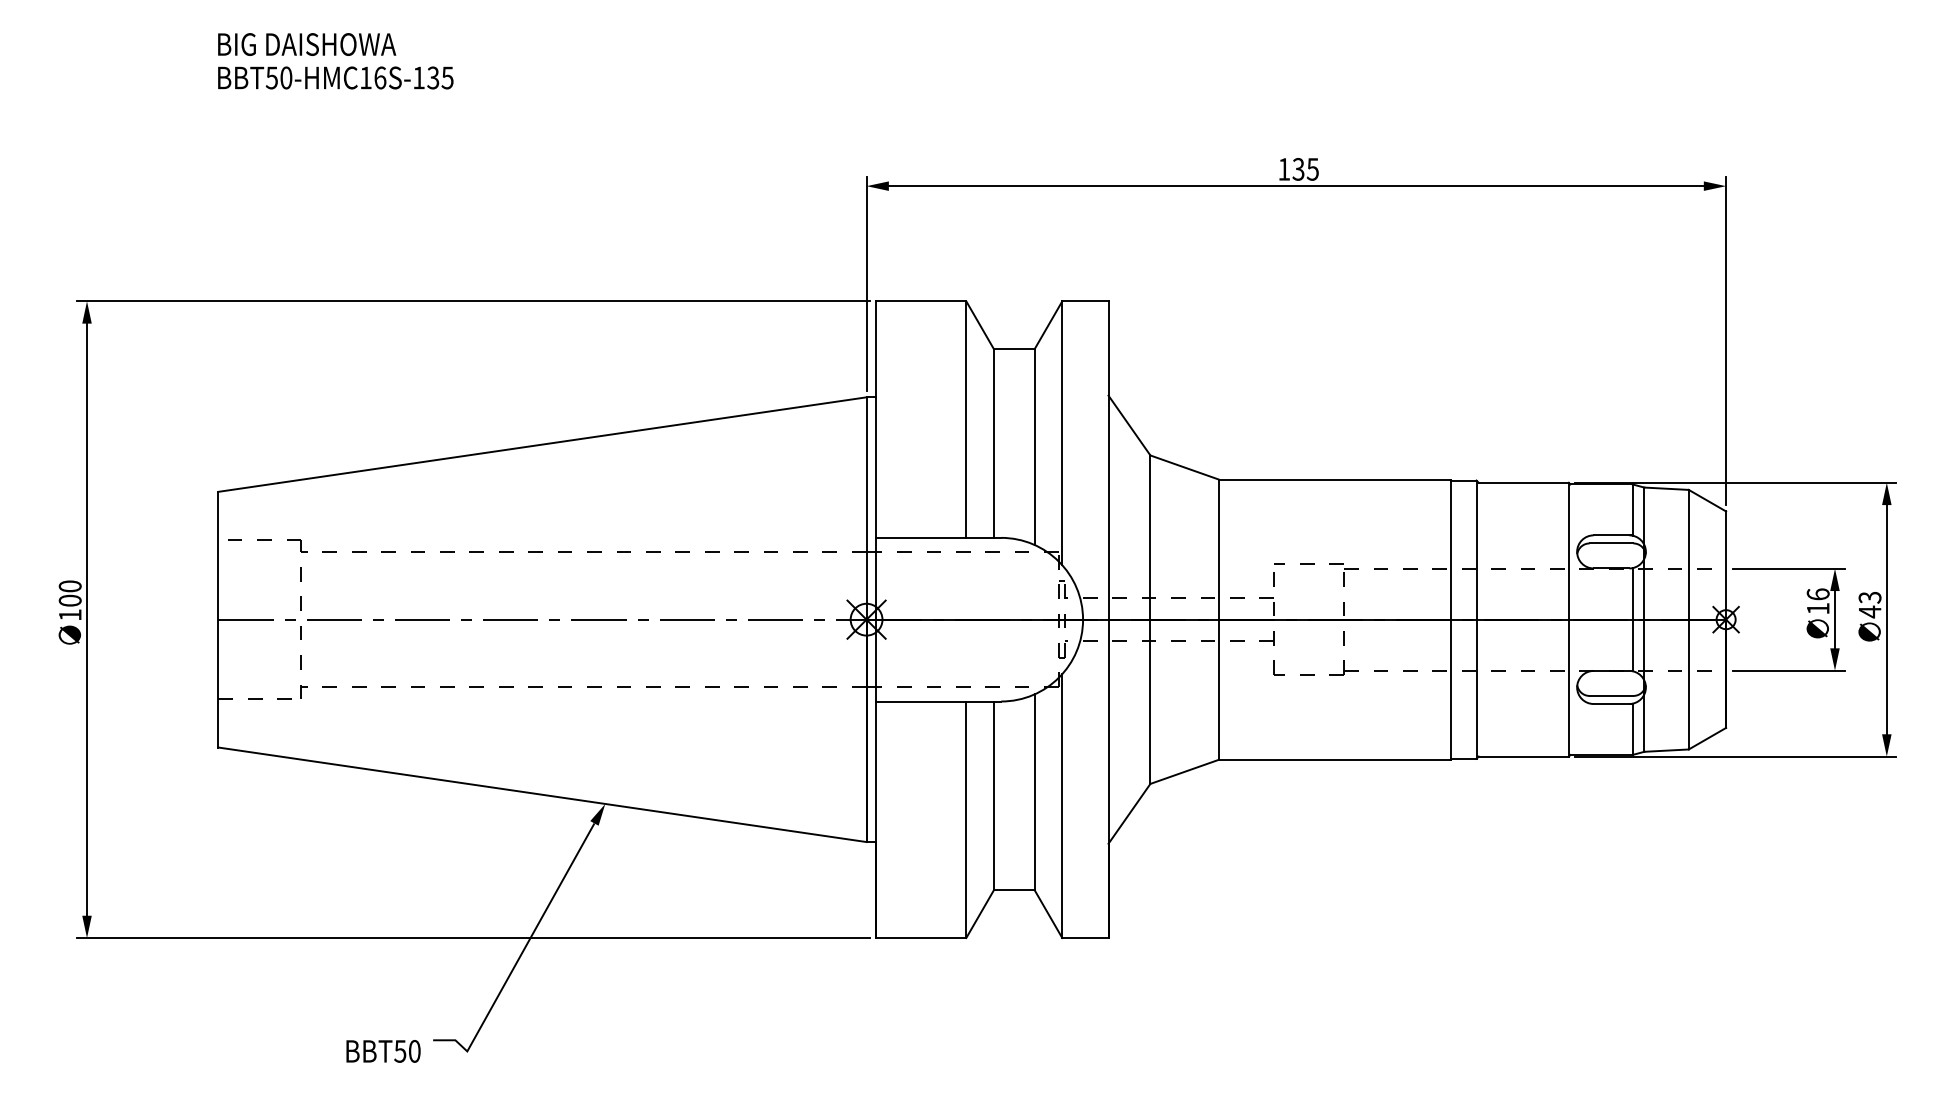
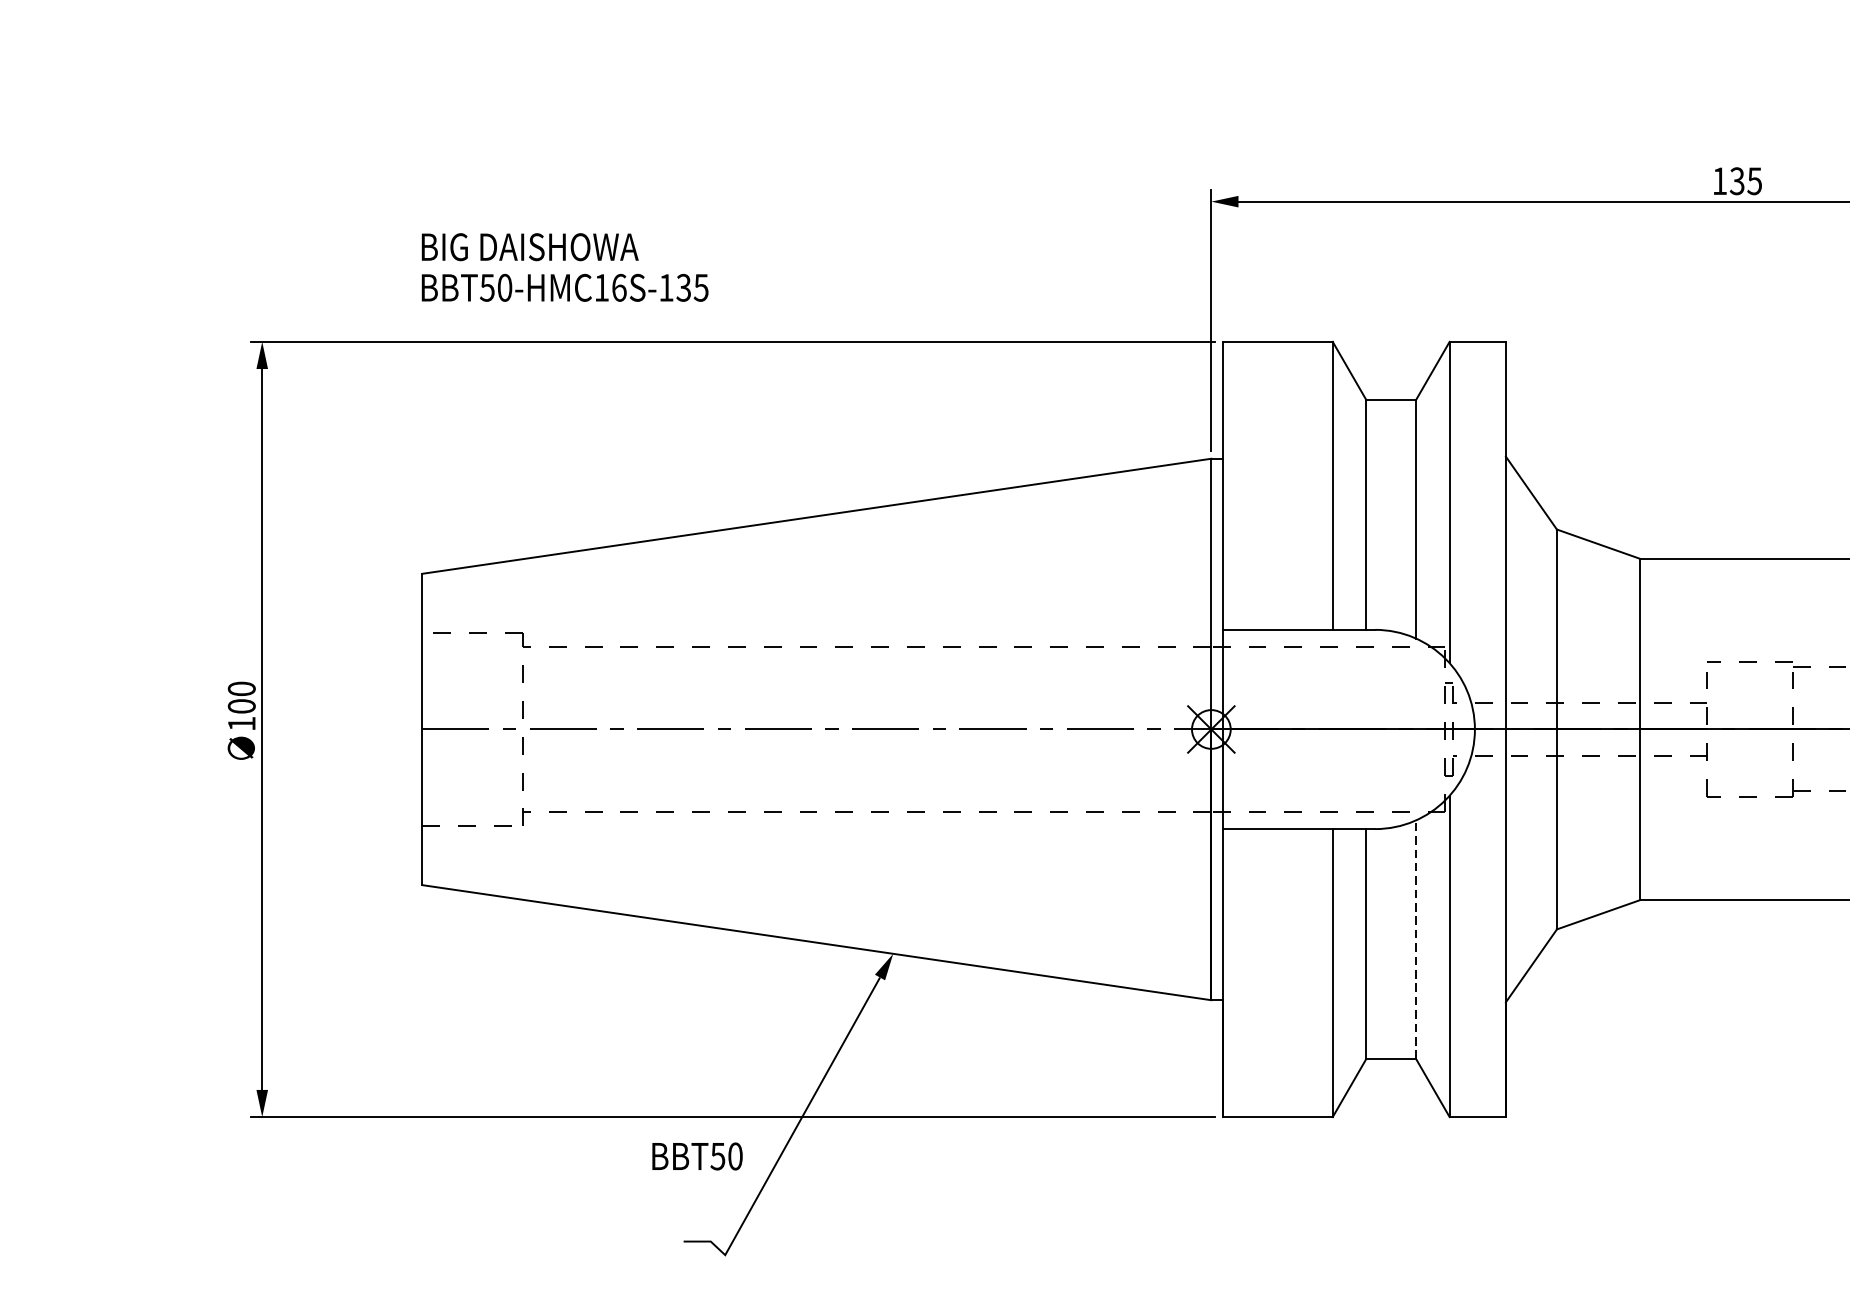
text: (335, 61) -> (564, 267), moved
line: (1034, 792) -> (1415, 939), solid -> dashed
text: (383, 1051) -> (697, 1156), moved

